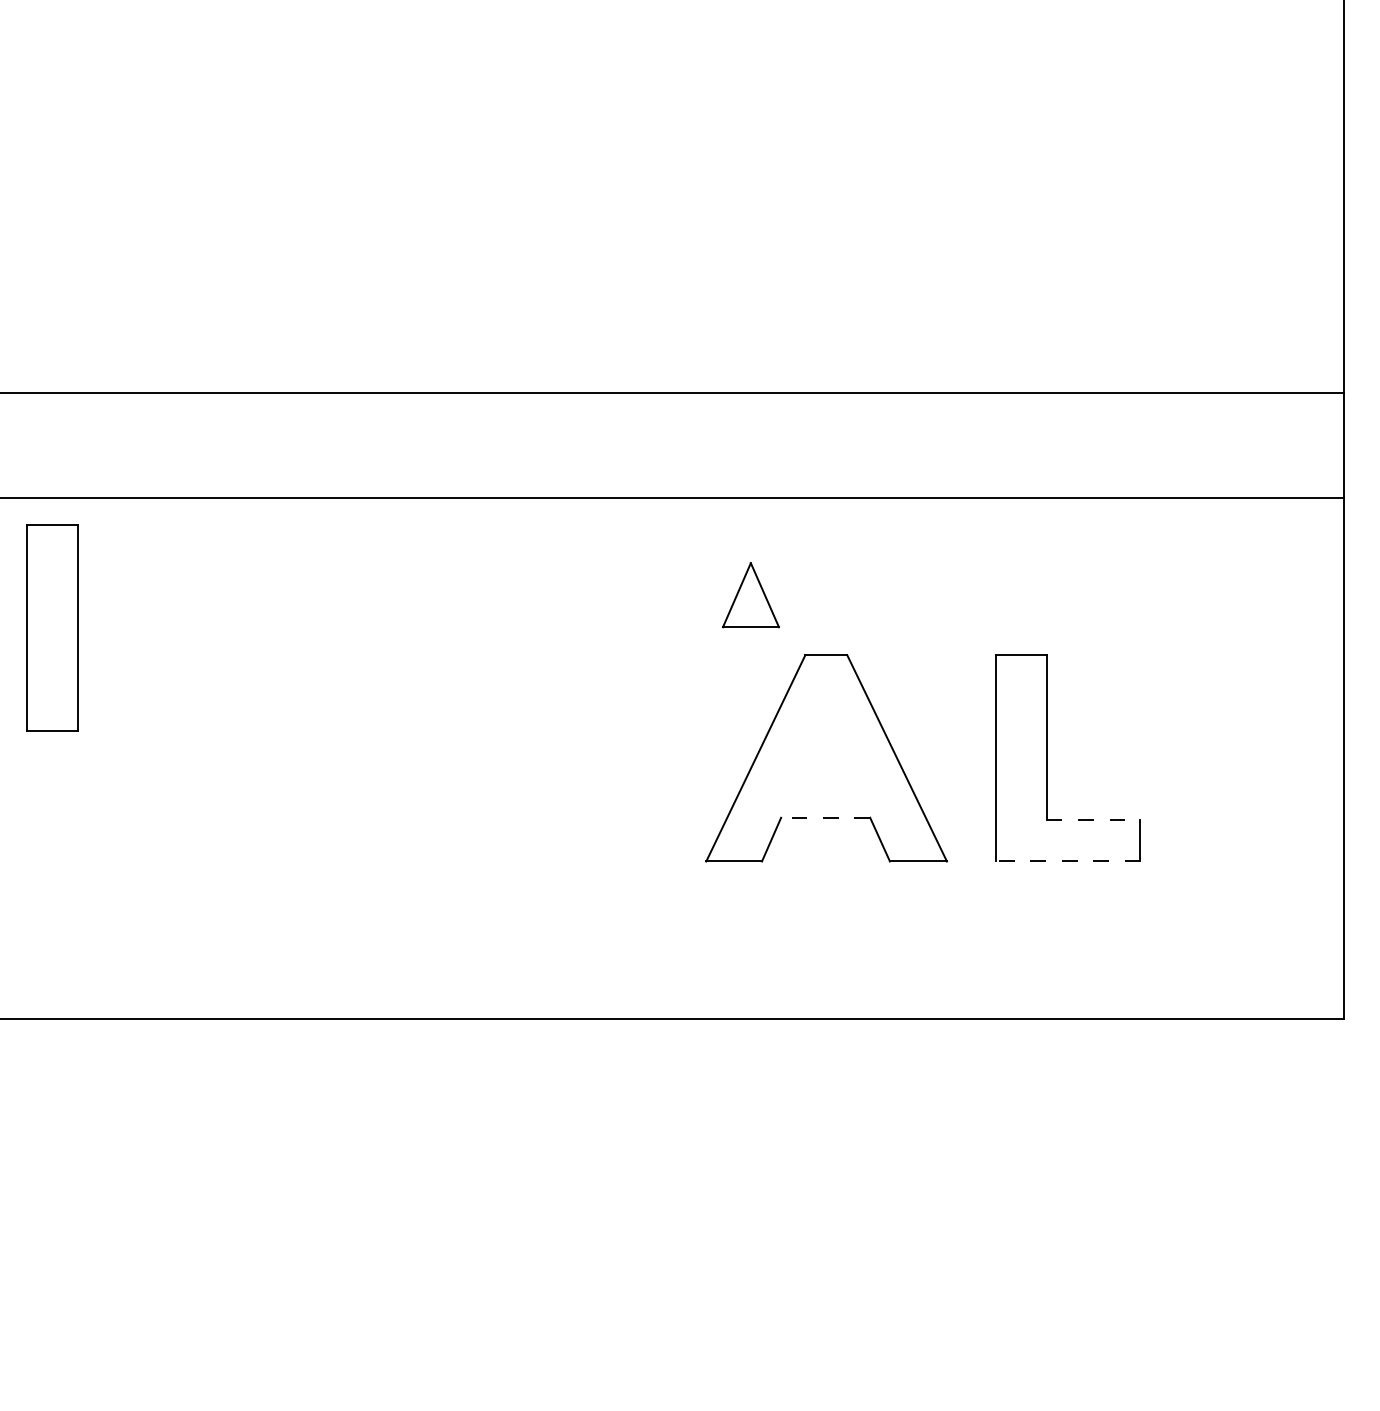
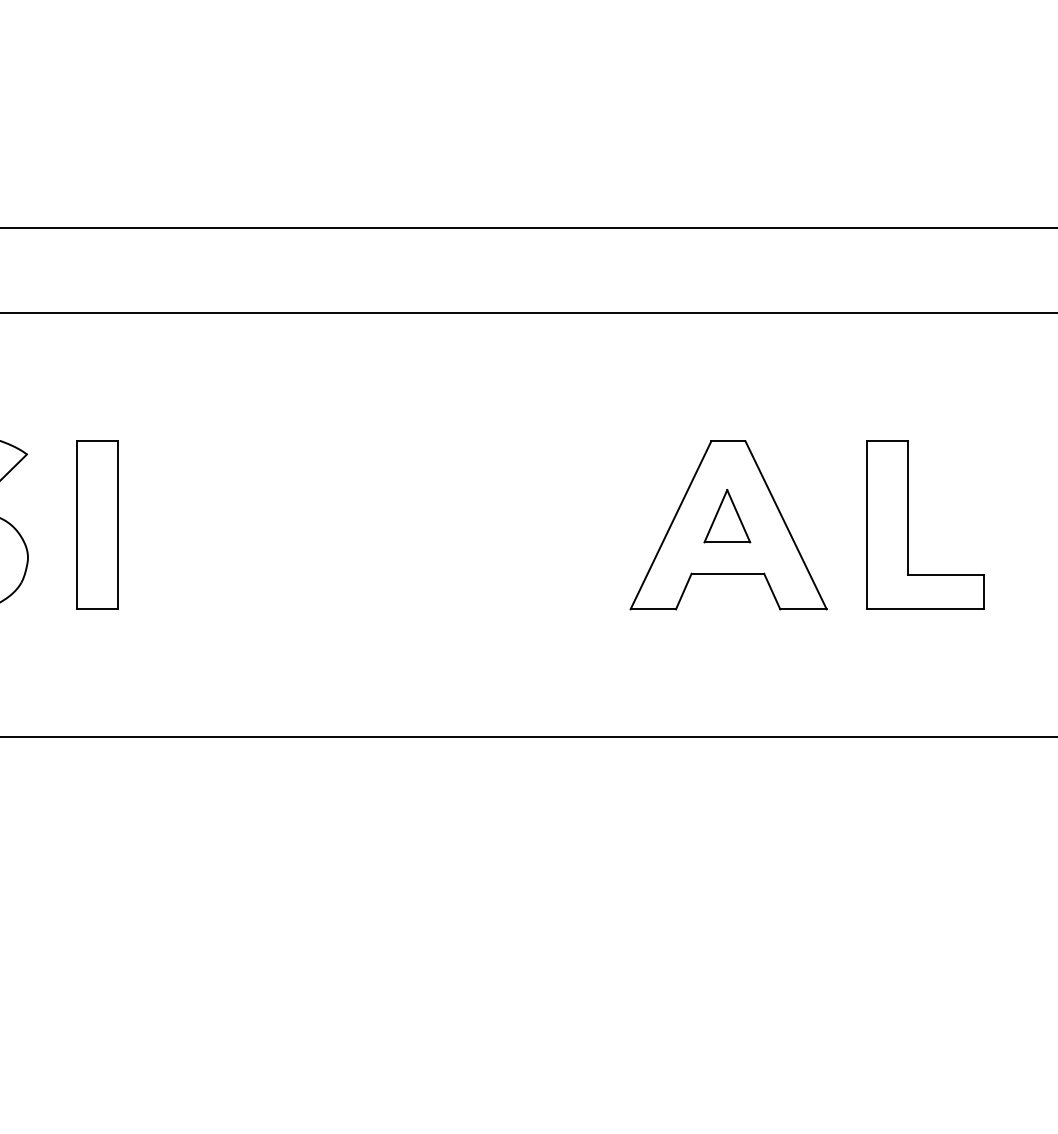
part: (751, 595) -> (727, 516), moved
part: (52, 627) -> (97, 524), moved
line: (825, 817) -> (727, 573), dashed -> solid
line: (1093, 819) -> (946, 575), dashed -> solid
line: (1067, 861) -> (924, 609), dashed -> solid

